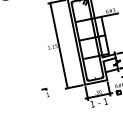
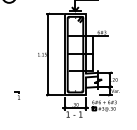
part: (45, 92) -> (17, 95), moved

